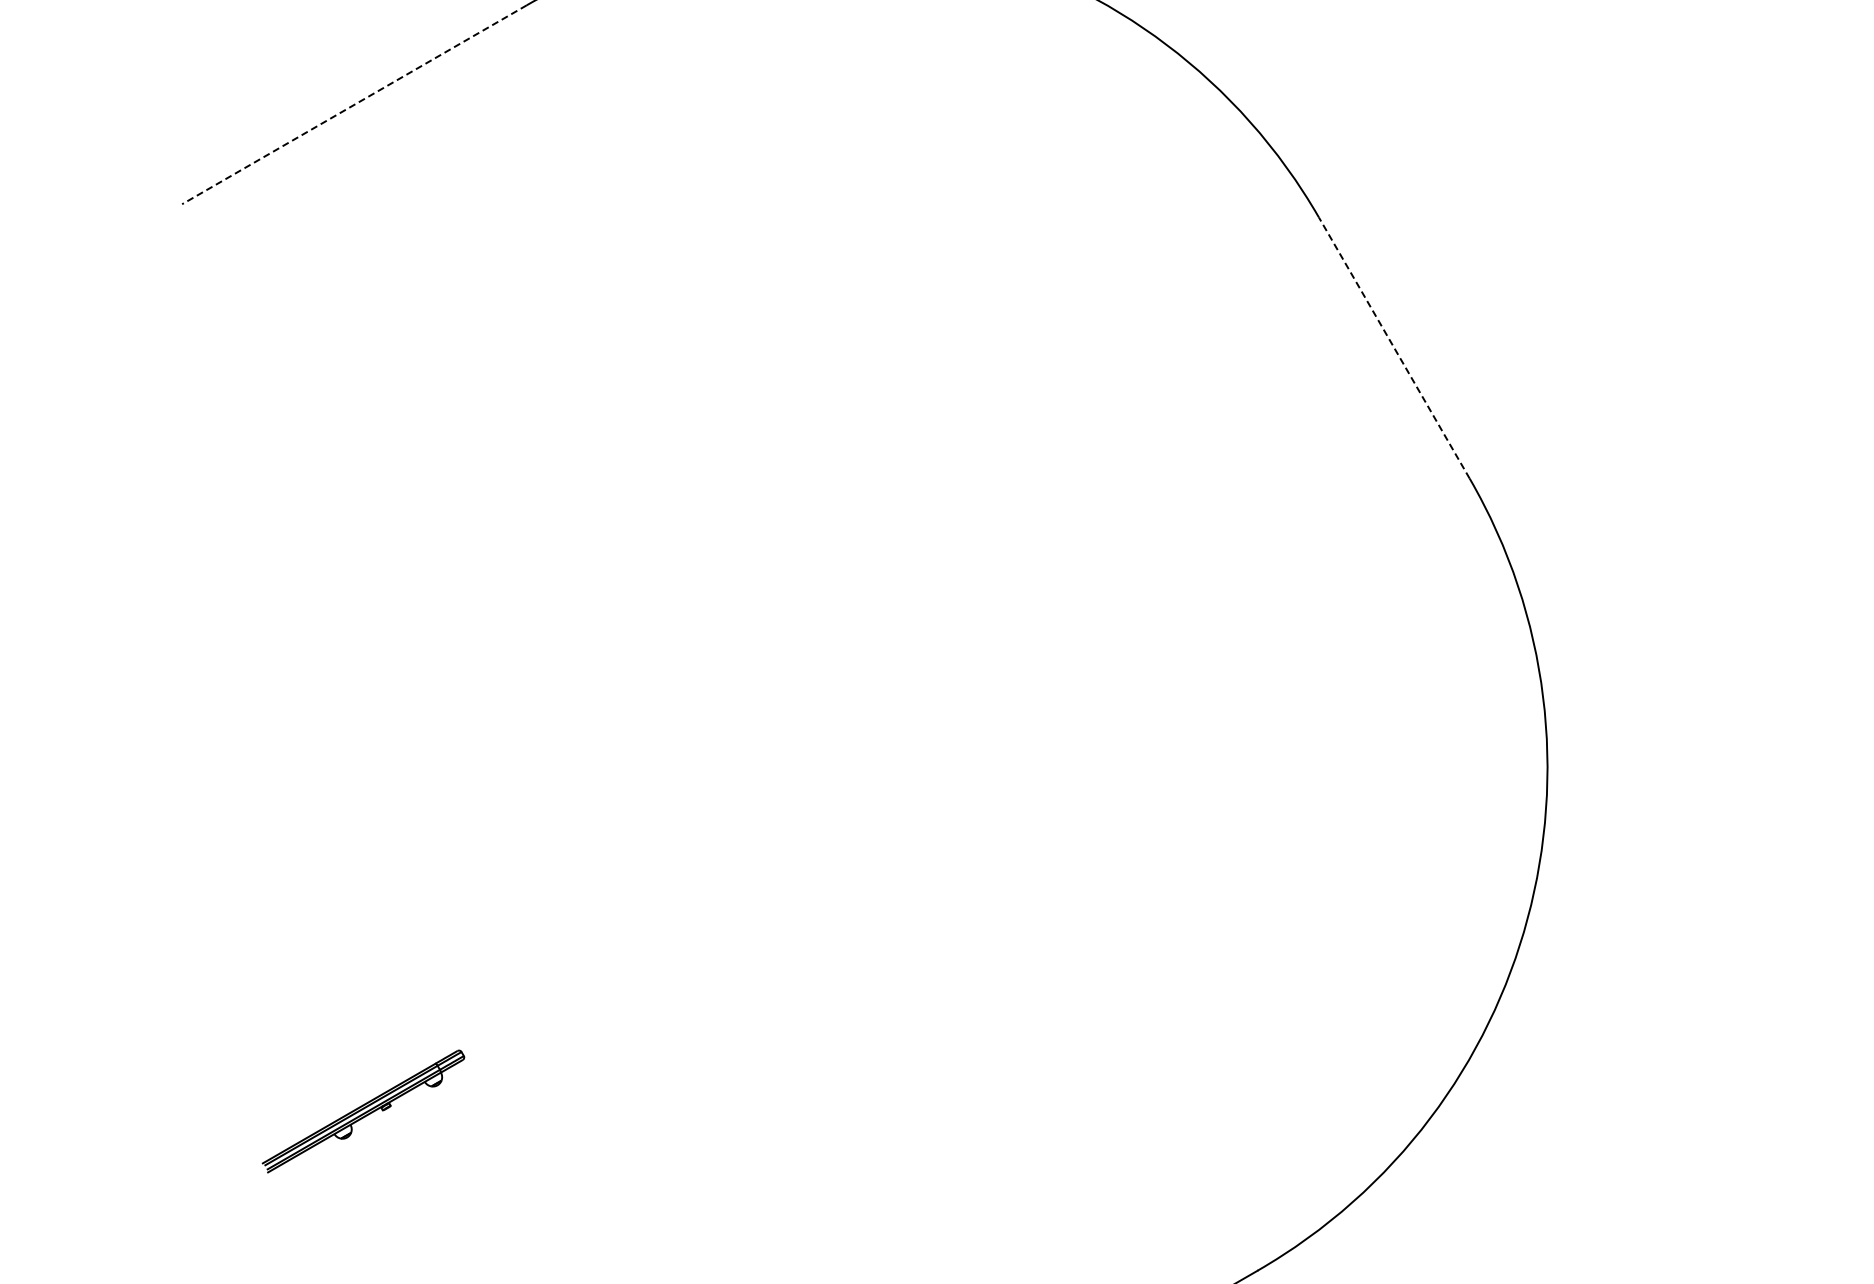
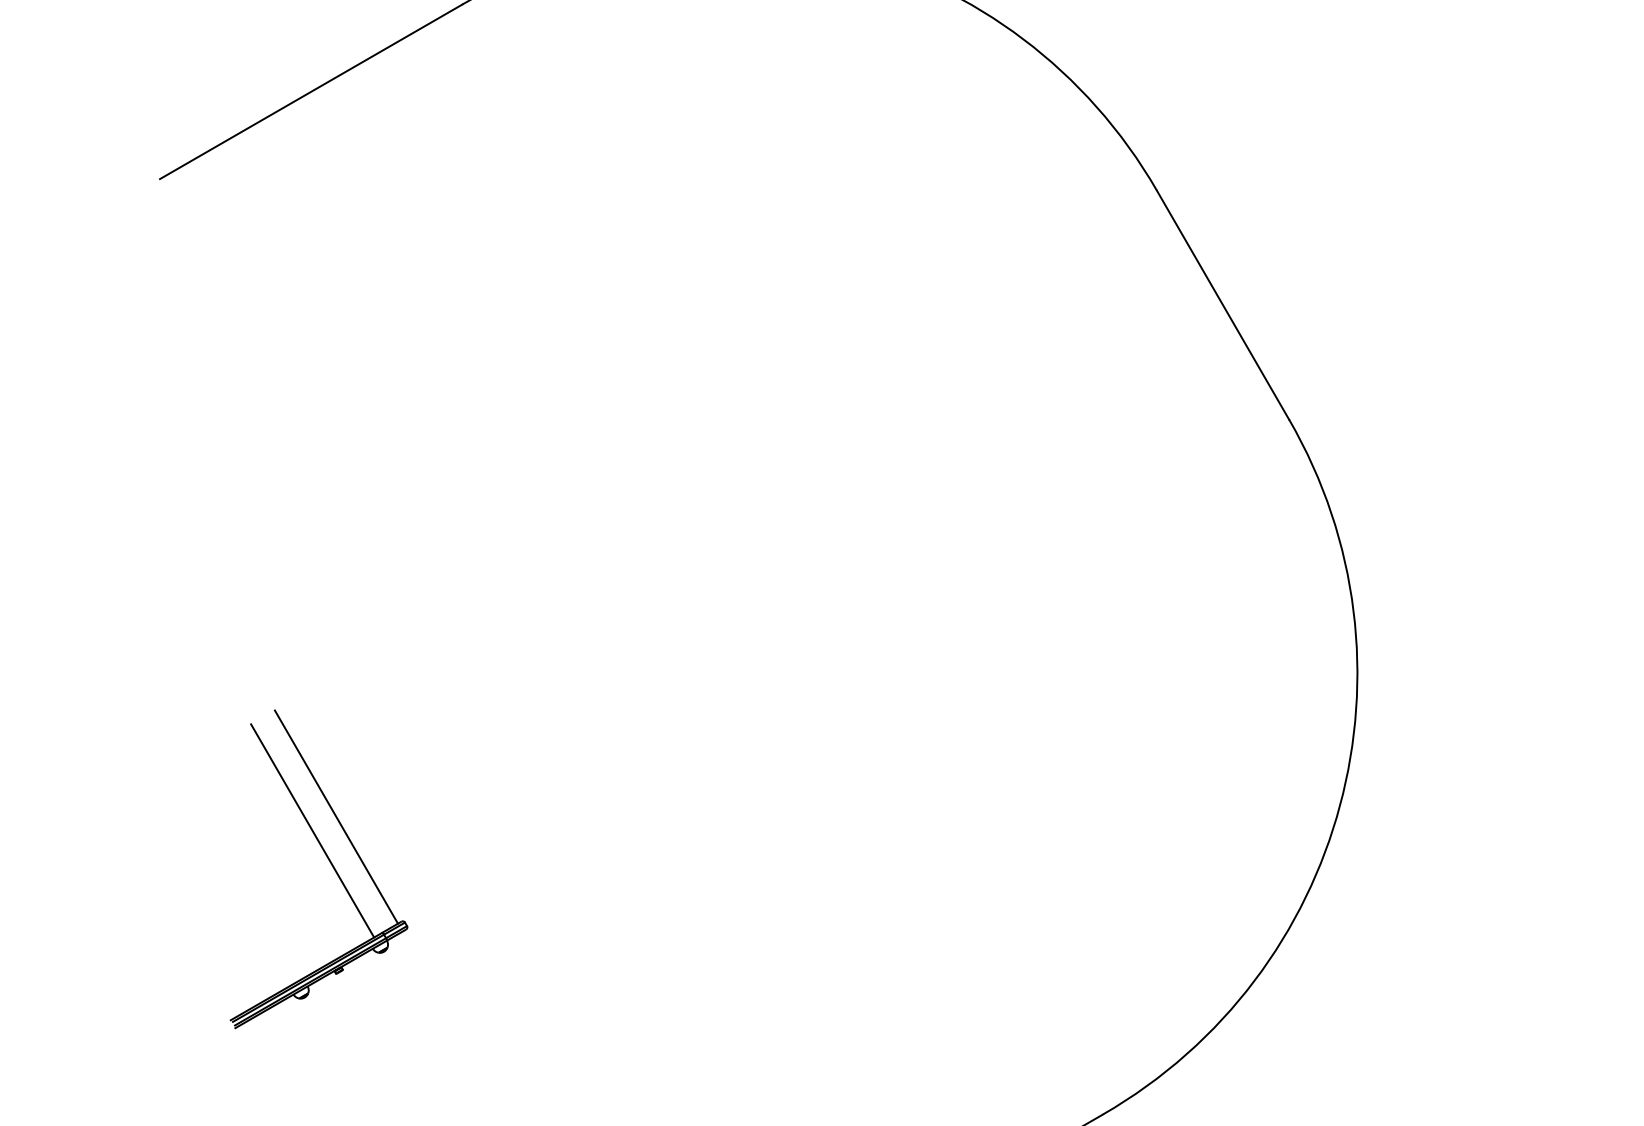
line: (354, 104) -> (311, 91), dashed -> solid
line: (1394, 348) -> (1223, 305), dashed -> solid
line: (383, 931) -> (336, 816), added
line: (356, 947) -> (312, 830), added

